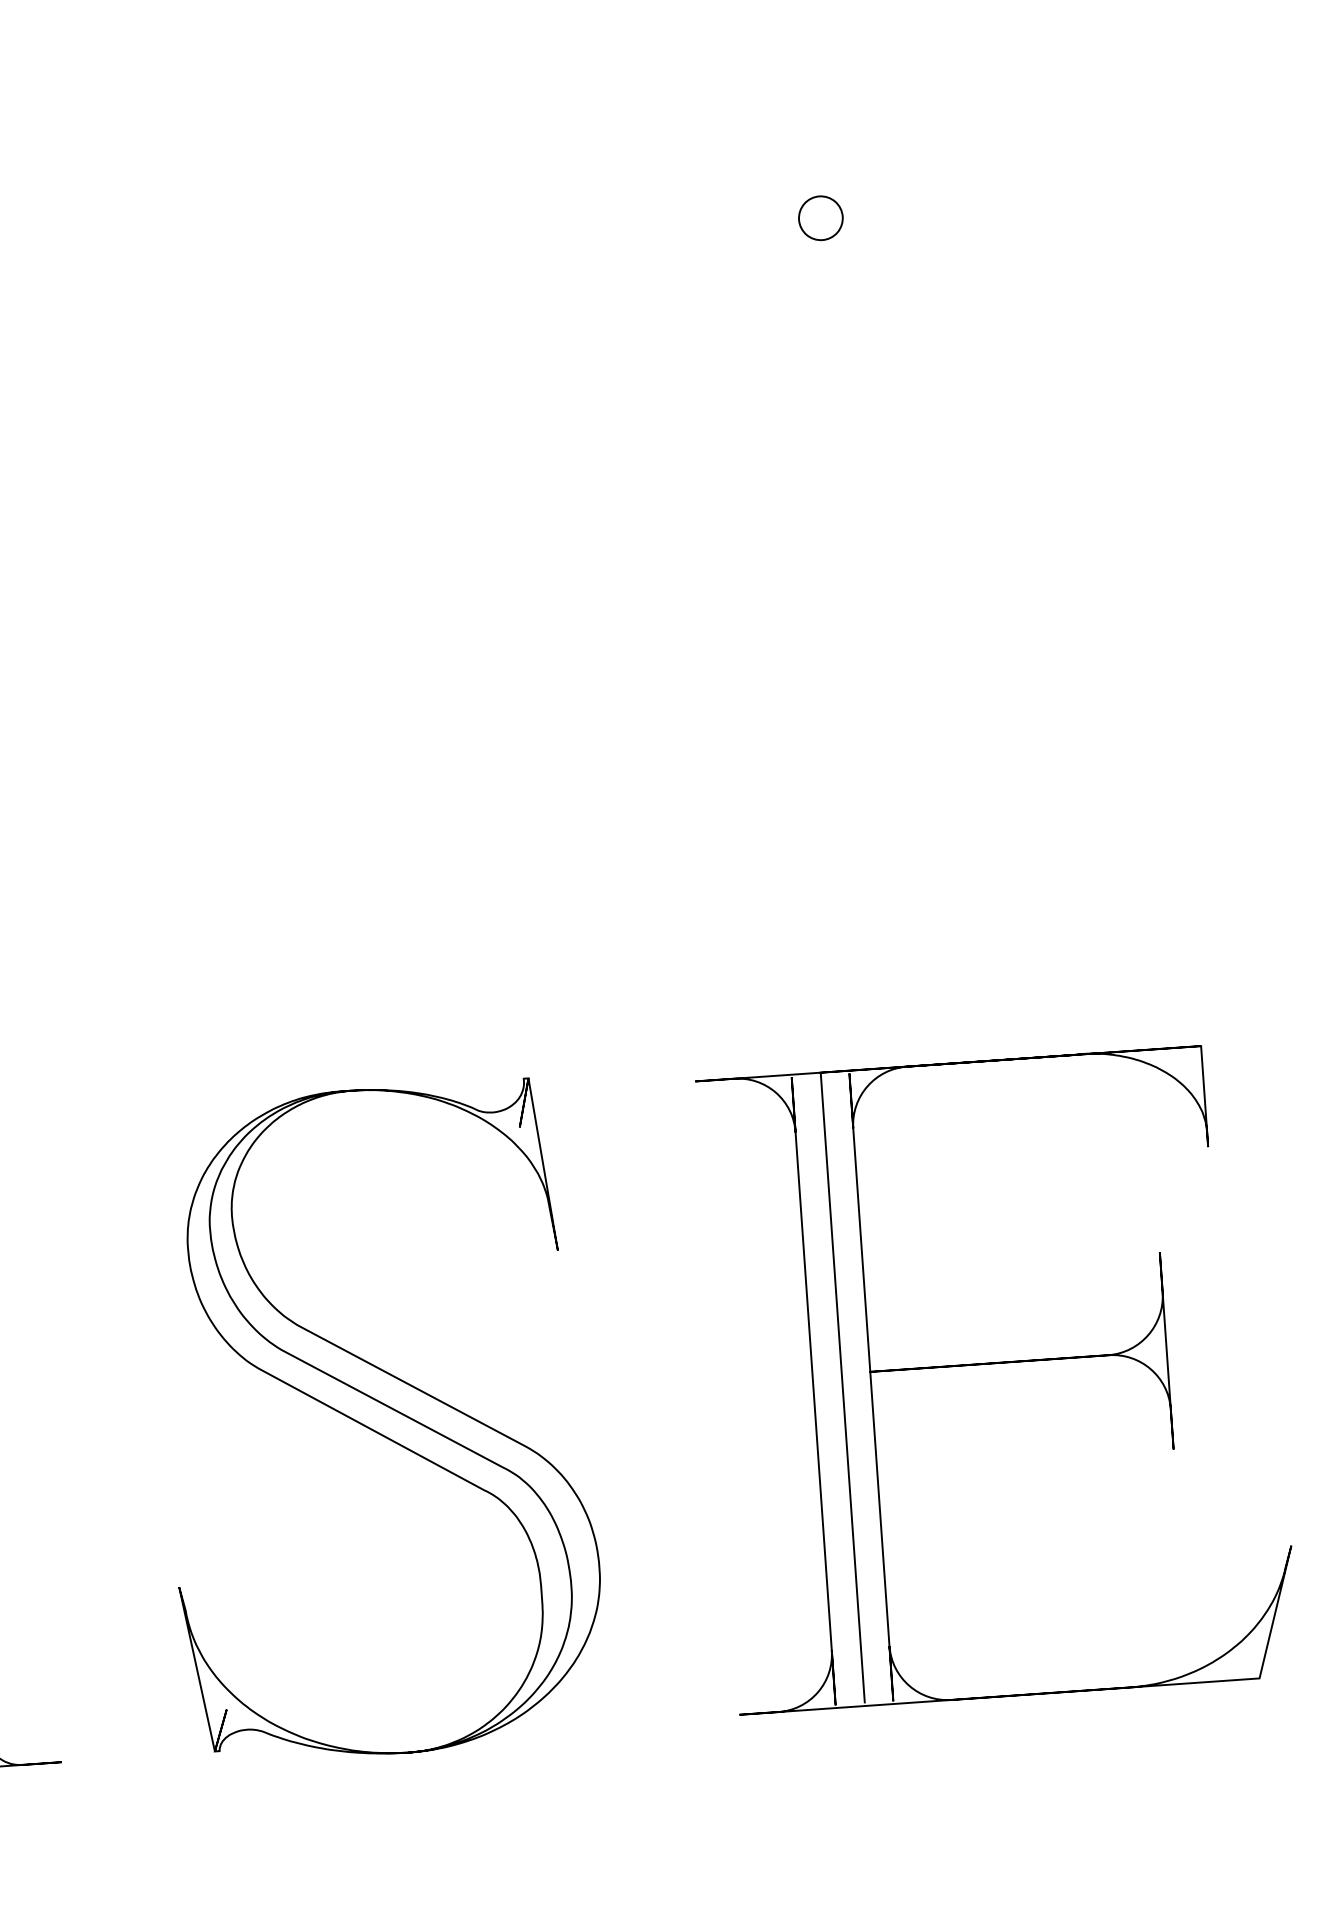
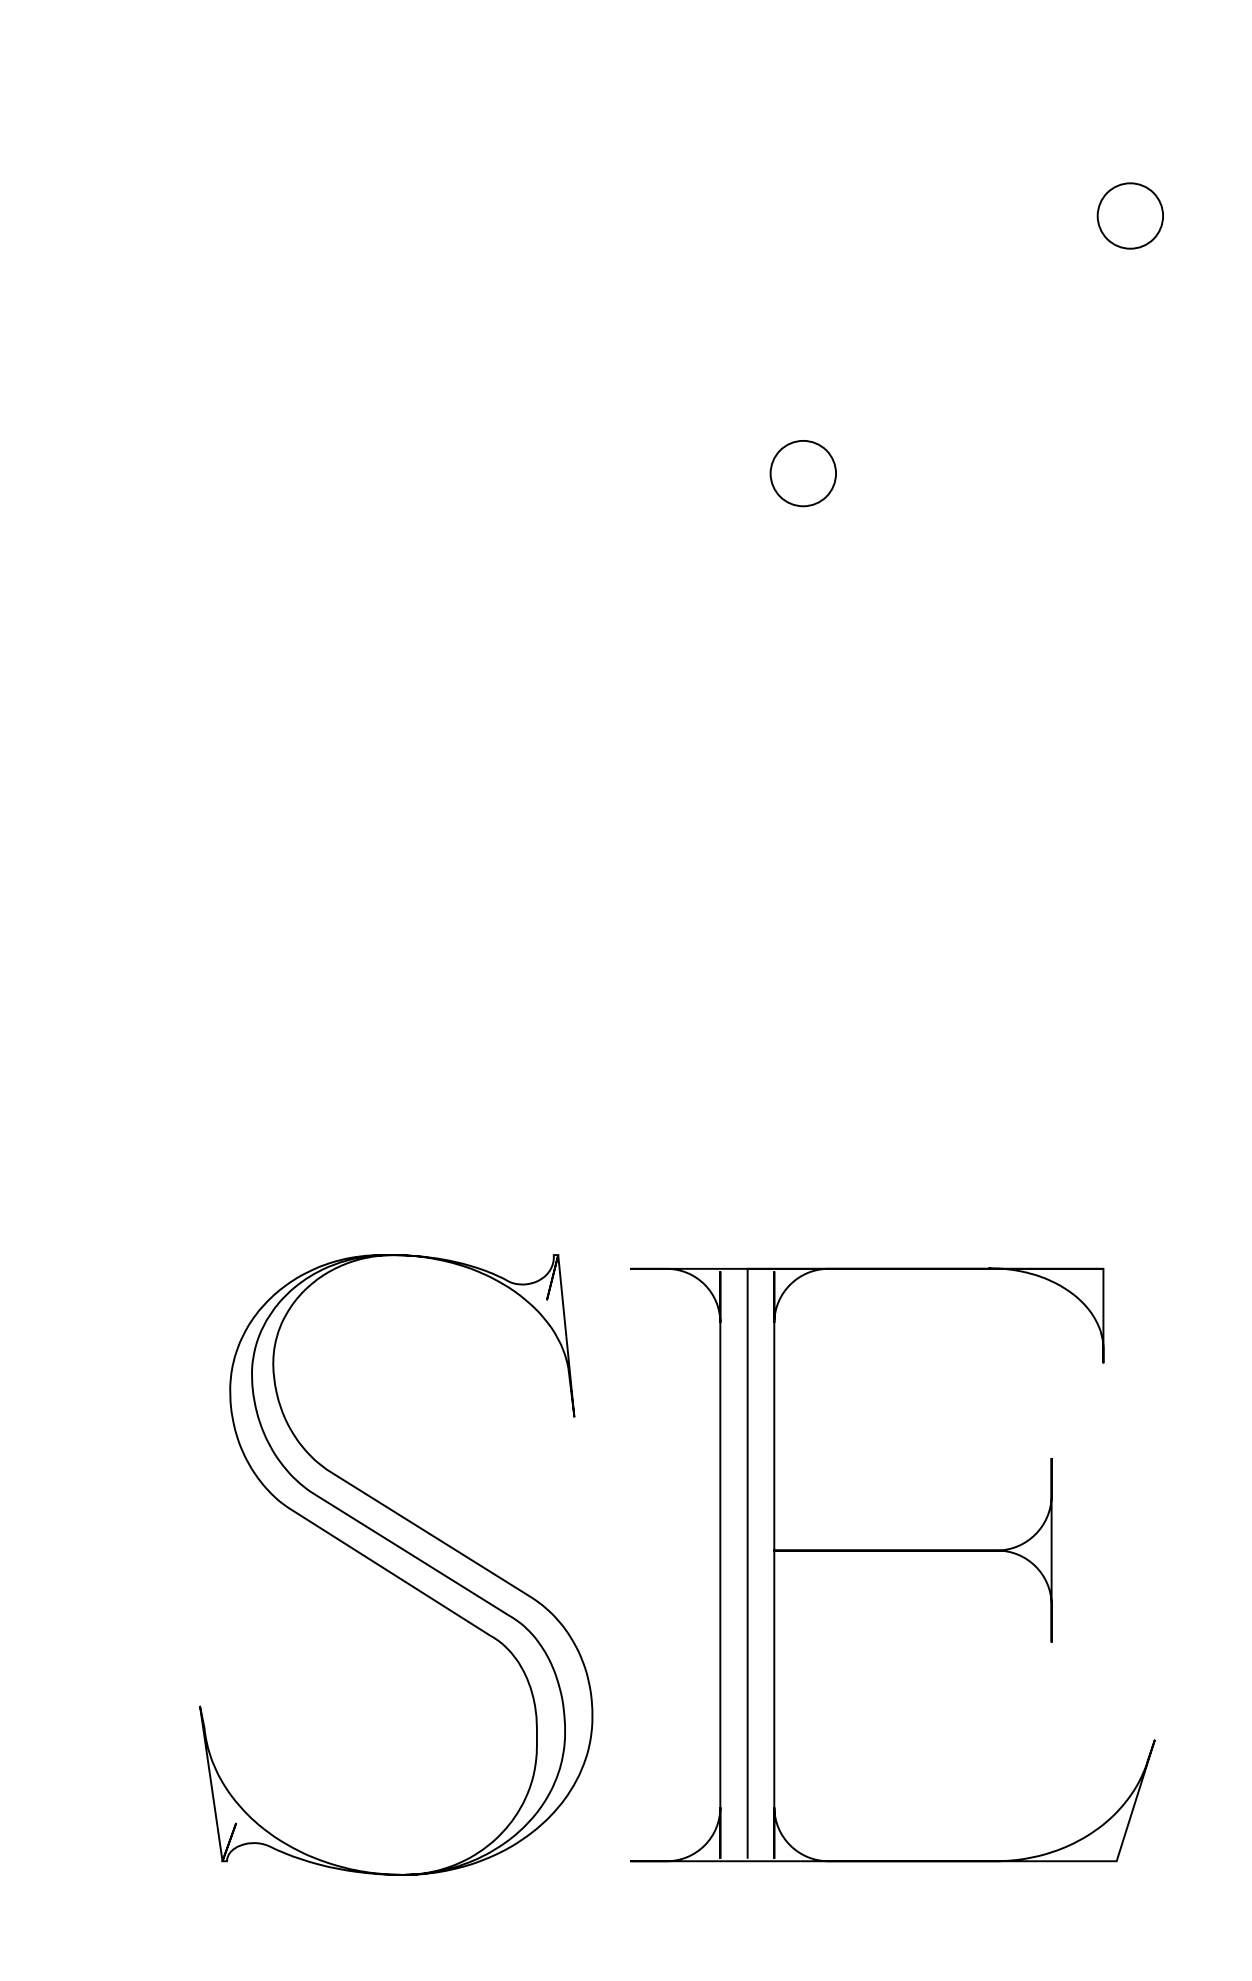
part: (821, 218) -> (803, 473), size x1.6
curve: (375, 1430) -> (392, 1572), moved

